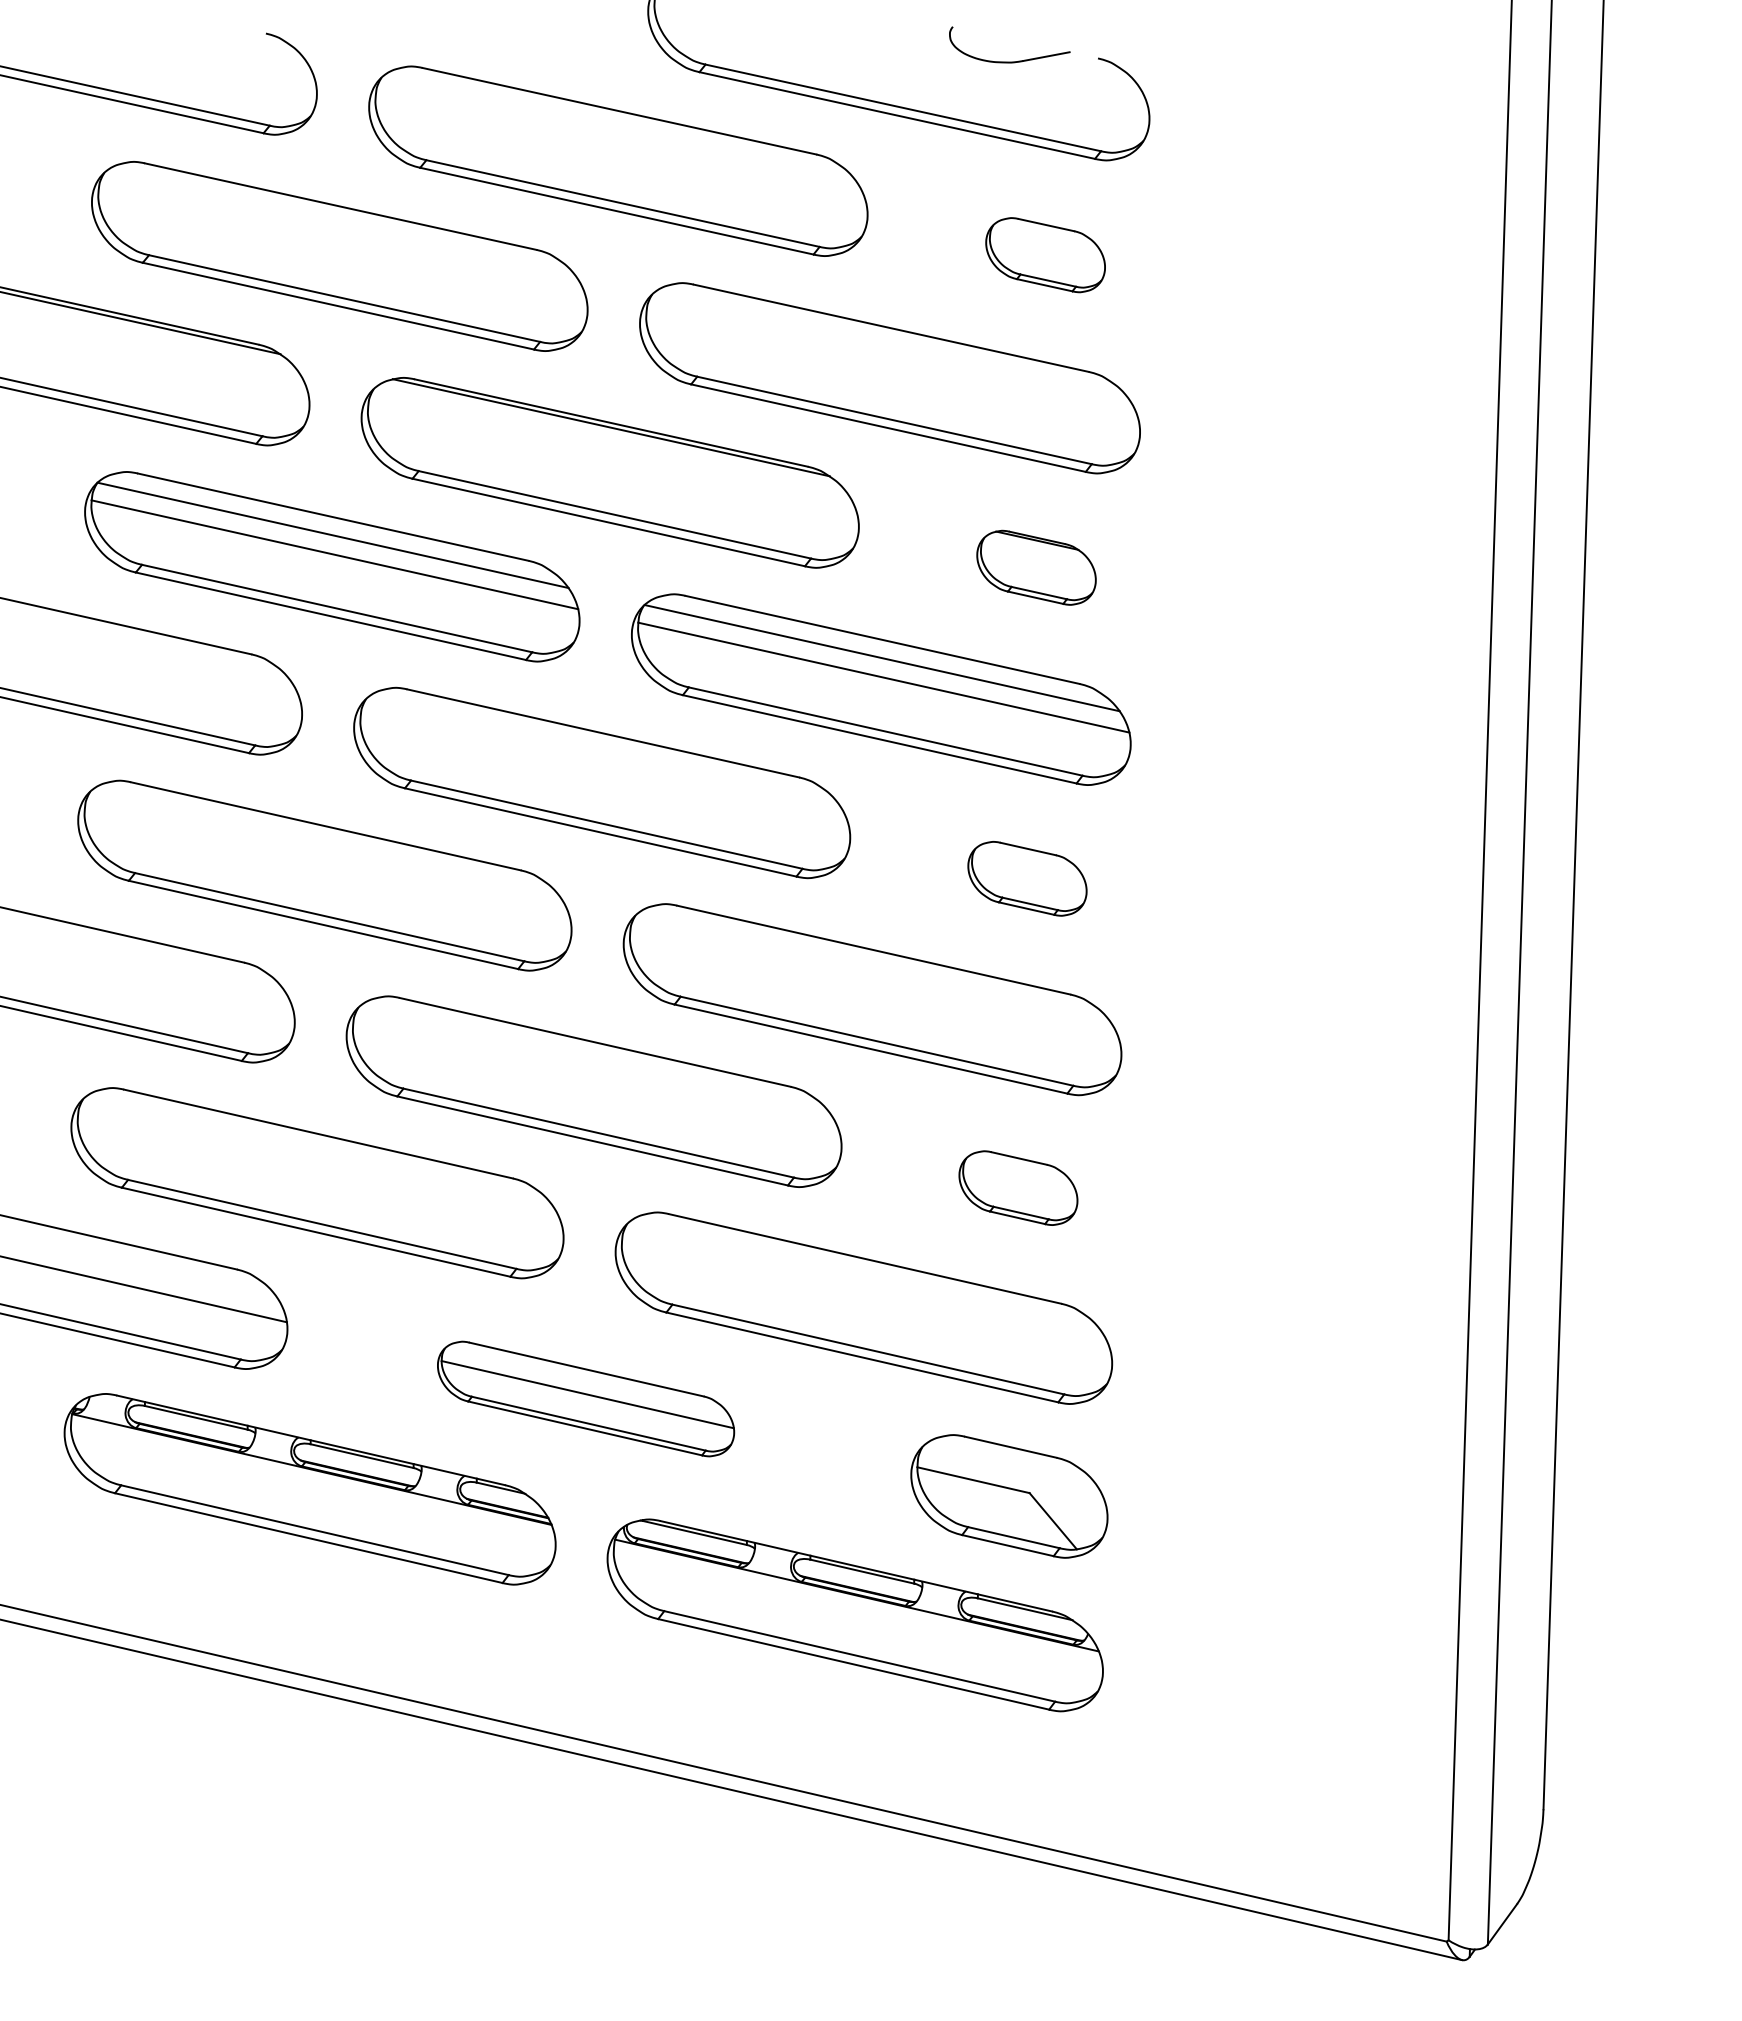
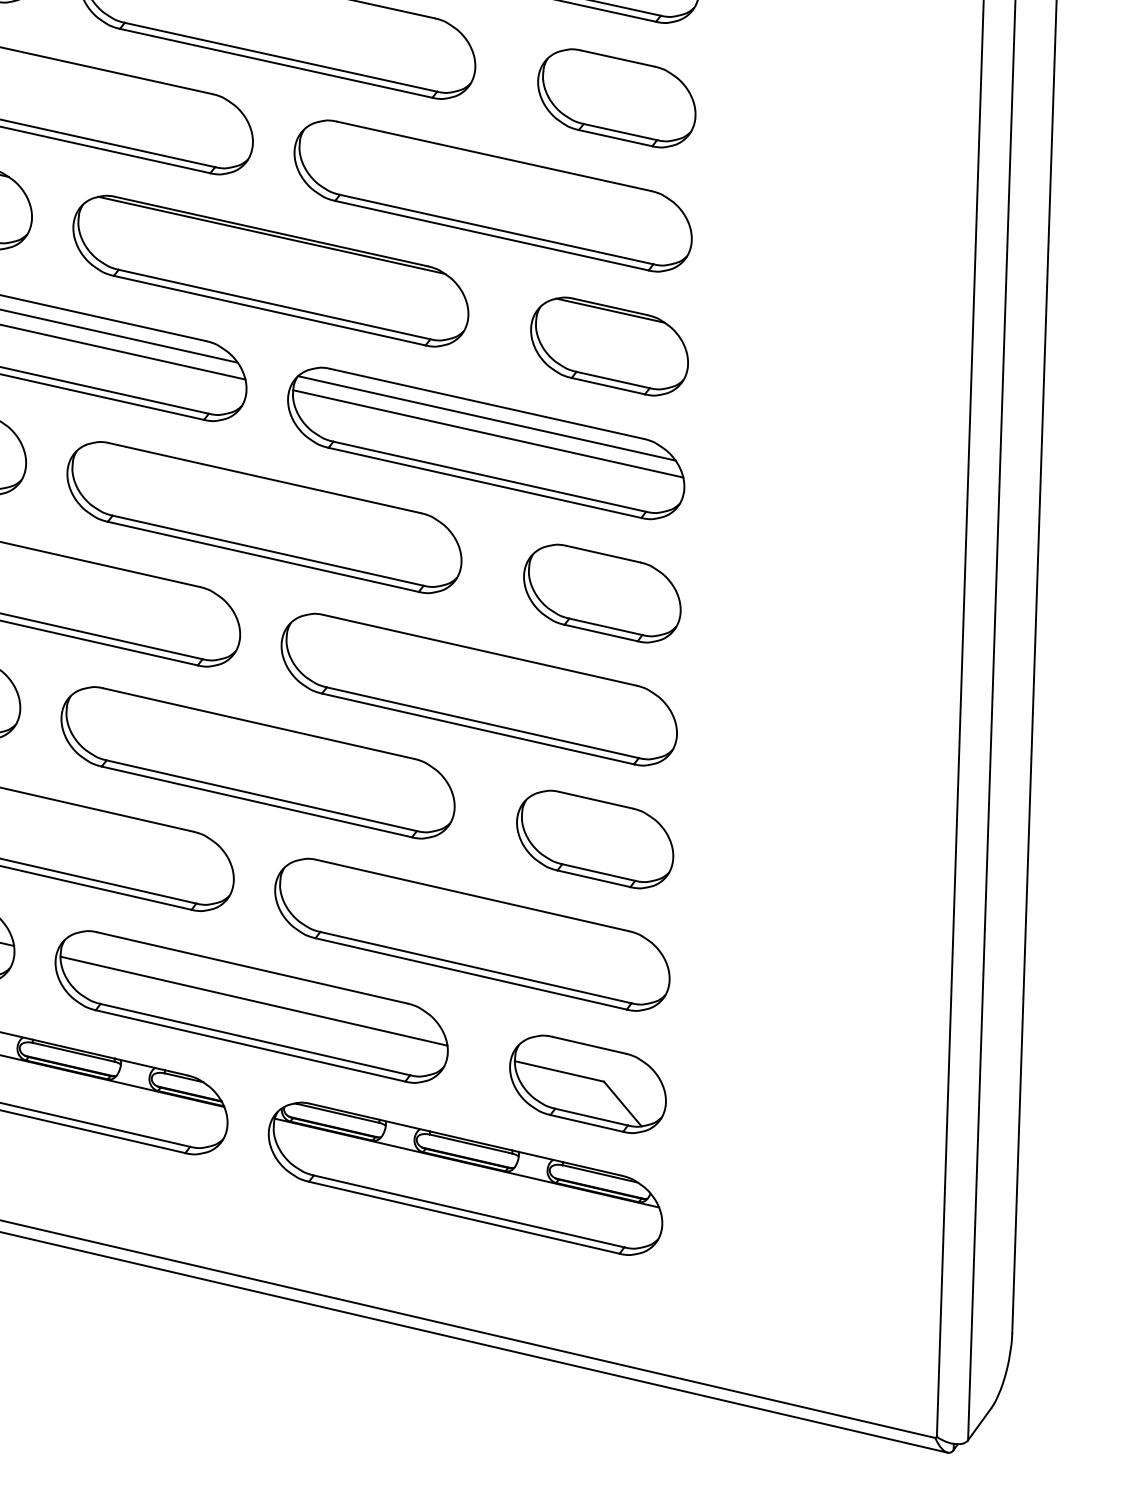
part: (1045, 254) -> (616, 97), size x1.67
part: (1036, 567) -> (609, 346), size x1.67
part: (1027, 878) -> (602, 593), size x1.67
part: (1018, 1187) -> (595, 838), size x1.67
part: (585, 1398) -> (251, 1006), size x1.67

